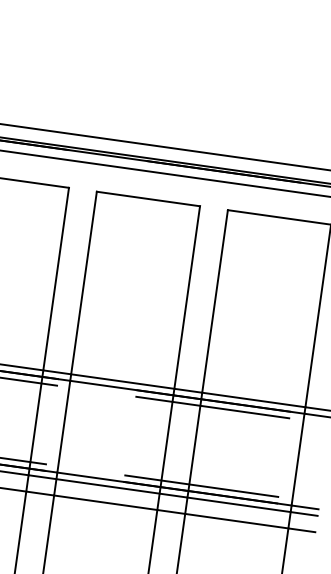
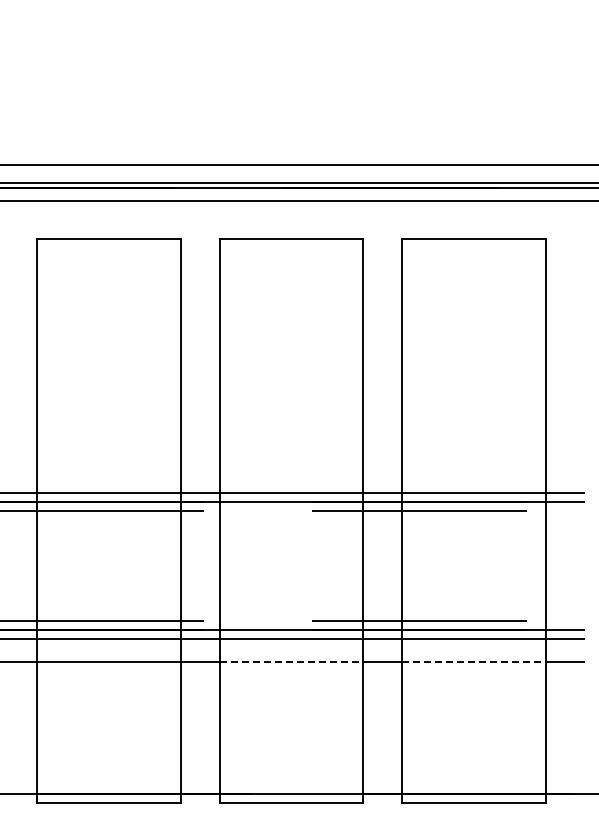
line: (105, 502) -> (291, 661), solid -> dashed
line: (237, 521) -> (474, 661), solid -> dashed

